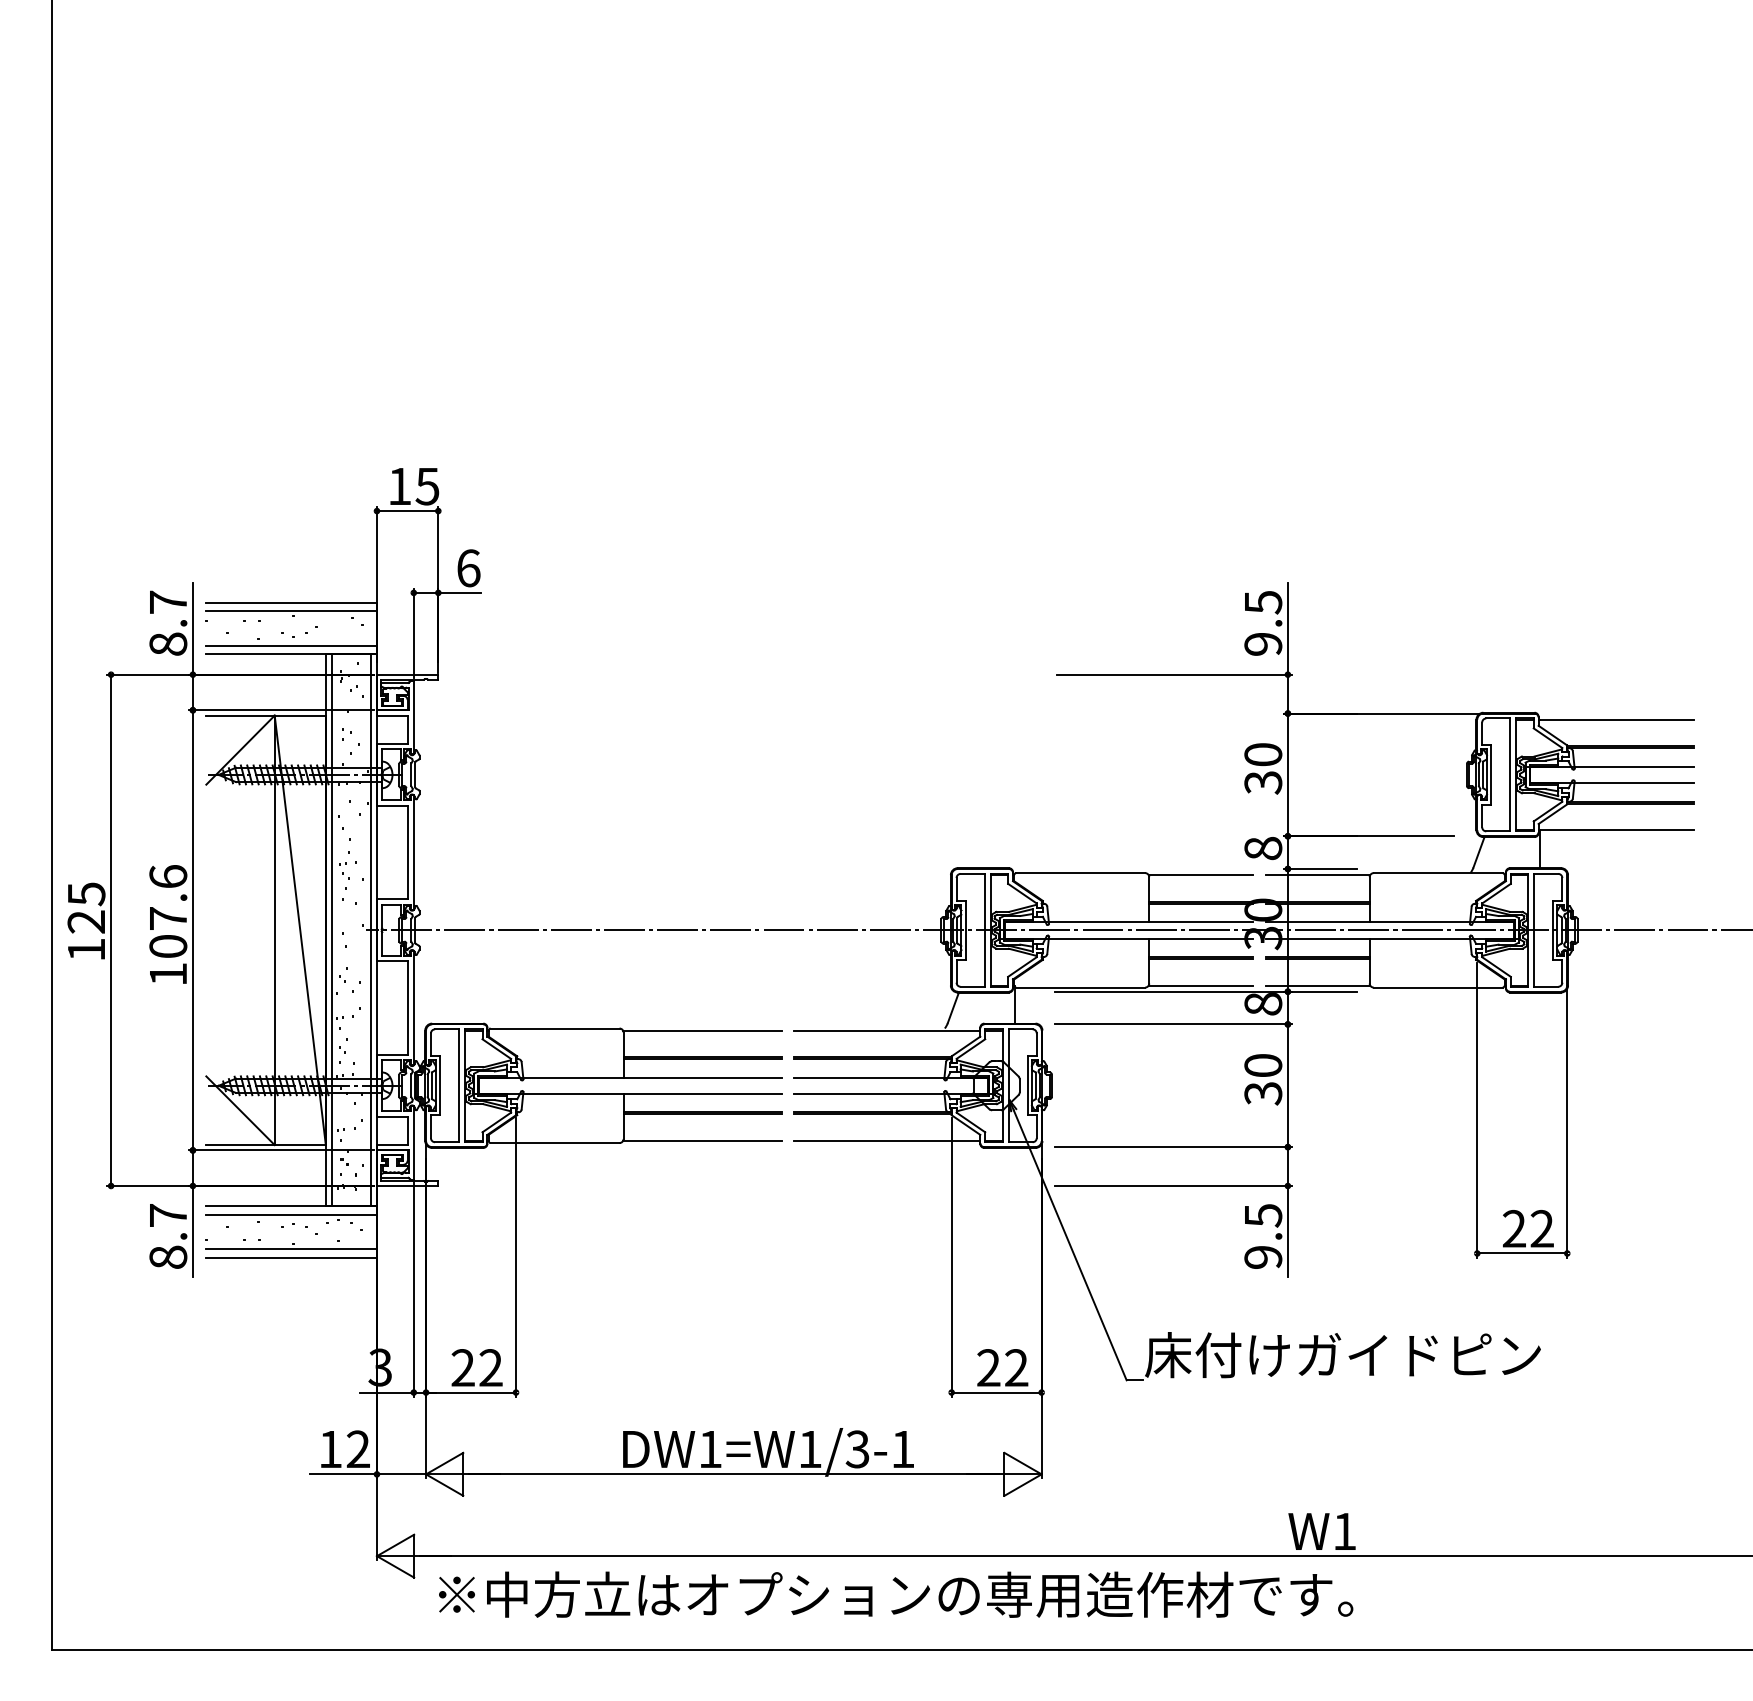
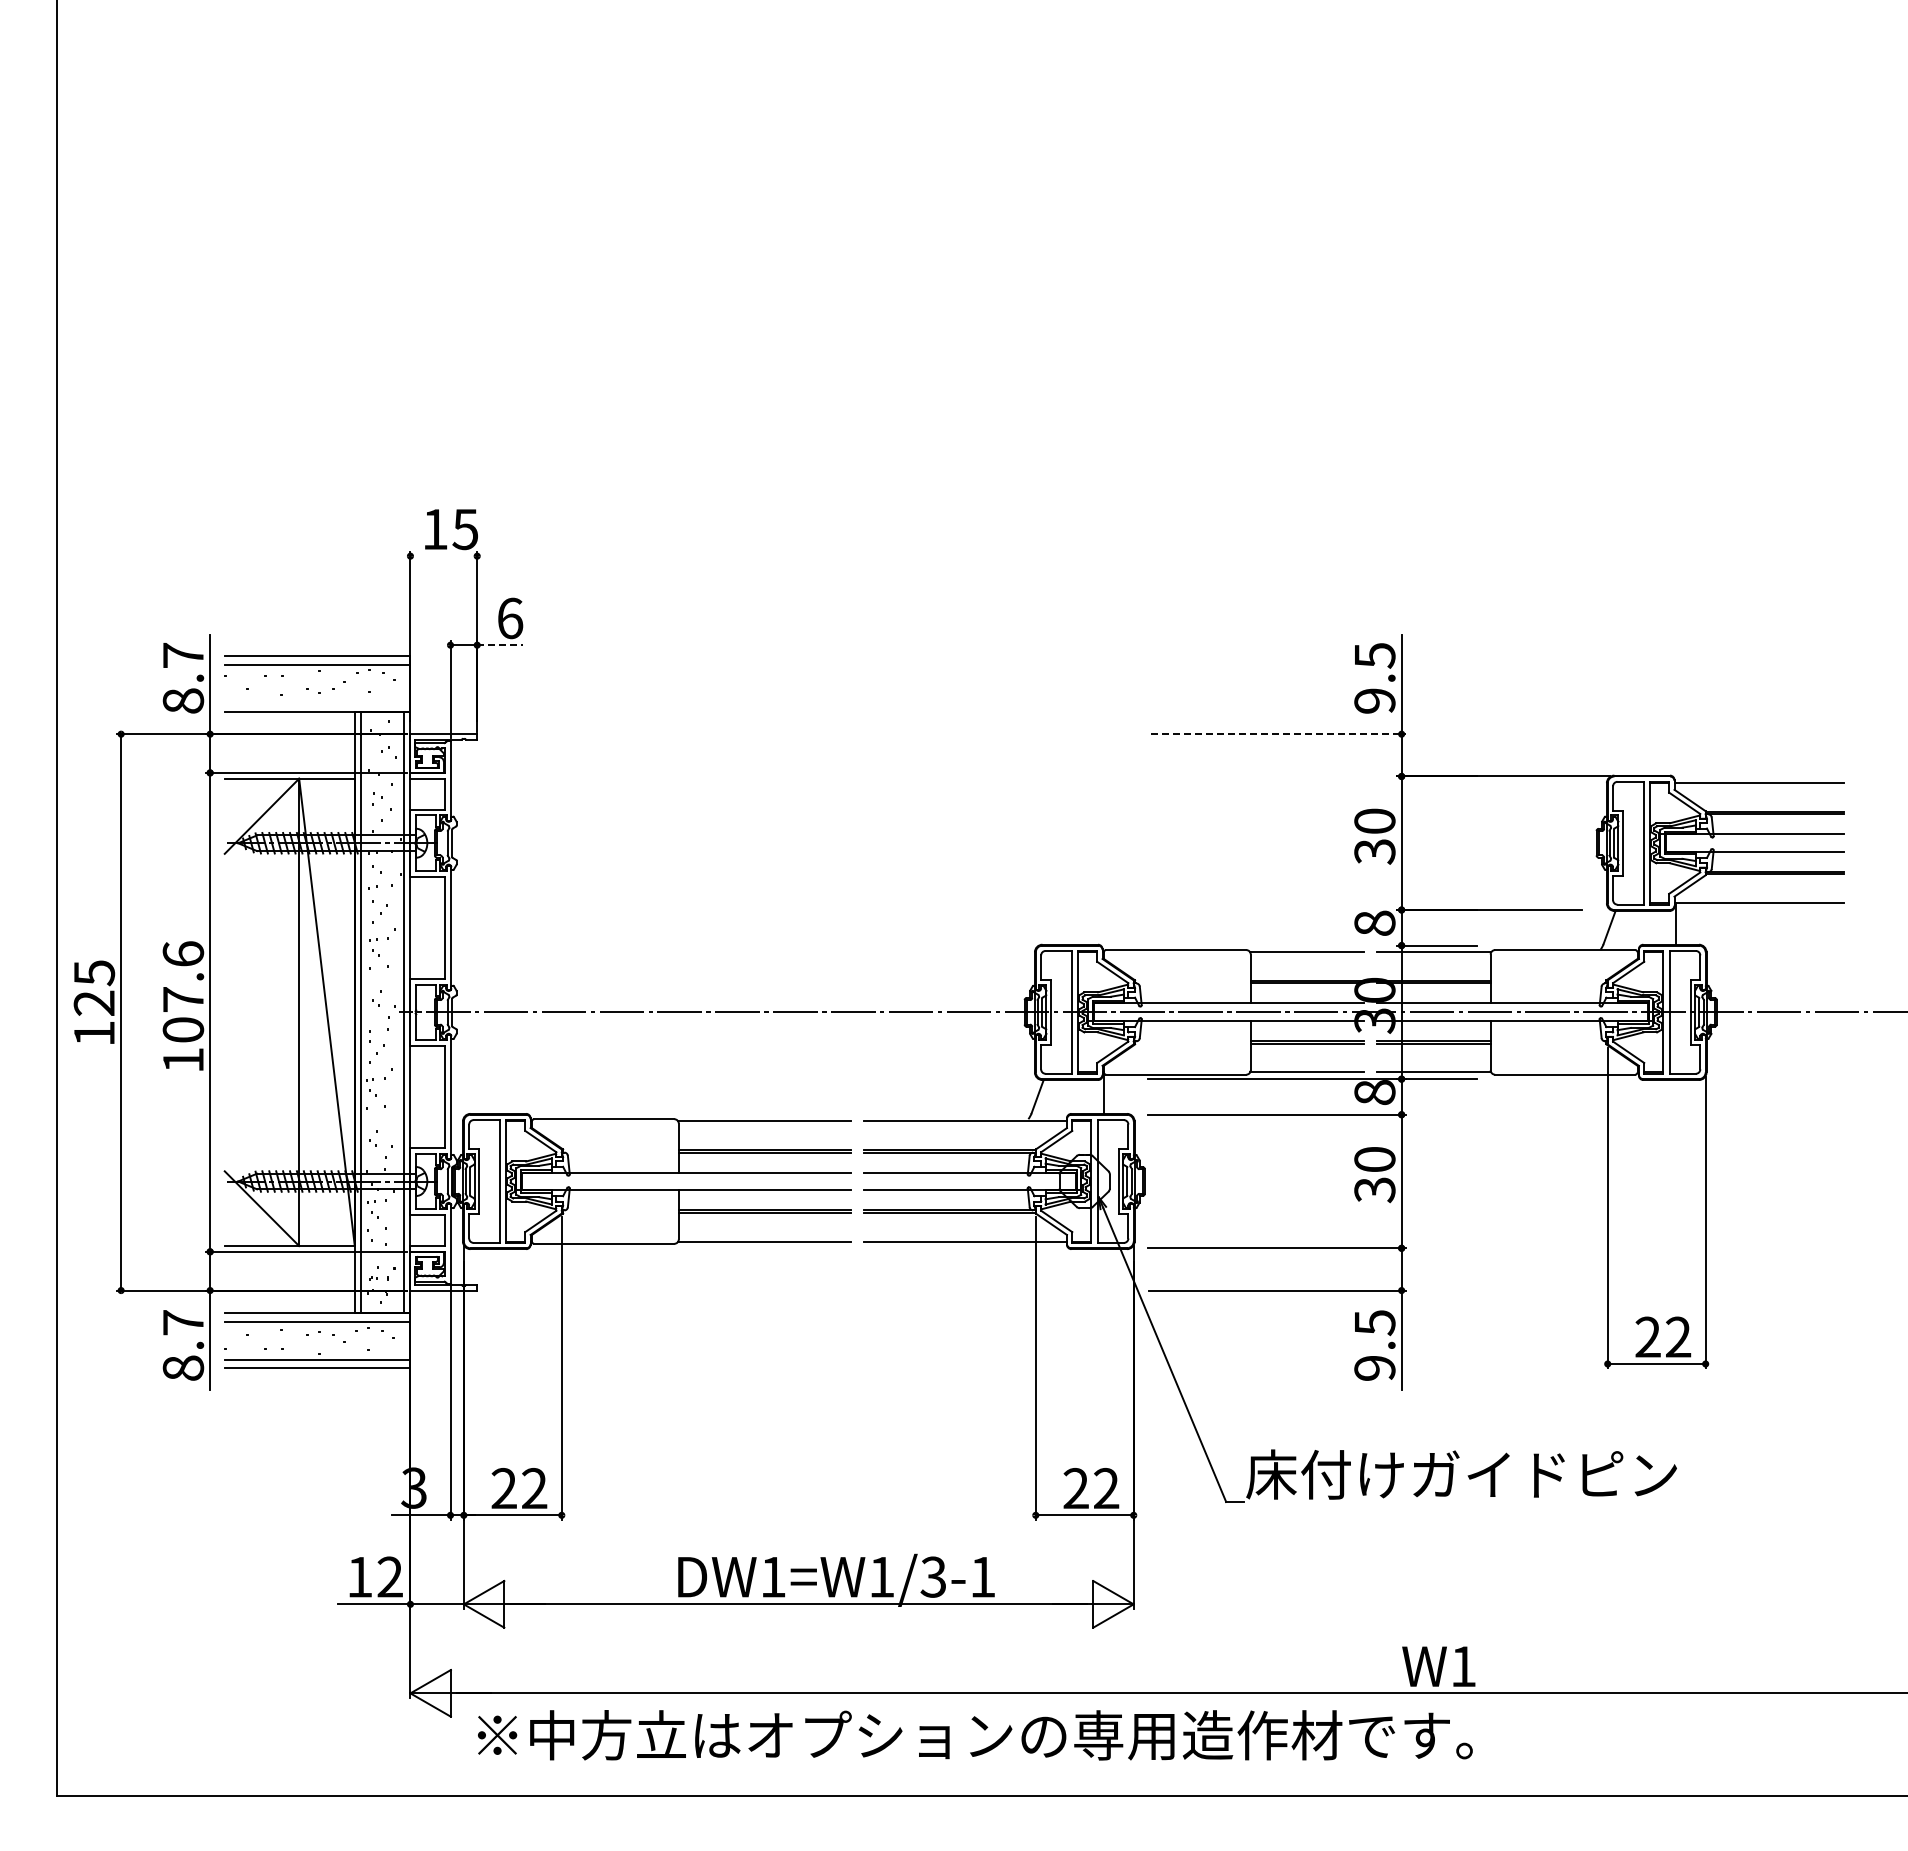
line: (407, 511) -> (443, 556), removed
line: (459, 593) -> (500, 645), solid -> dashed
line: (291, 646) -> (317, 703), removed
line: (1174, 674) -> (1278, 734), solid -> dashed

